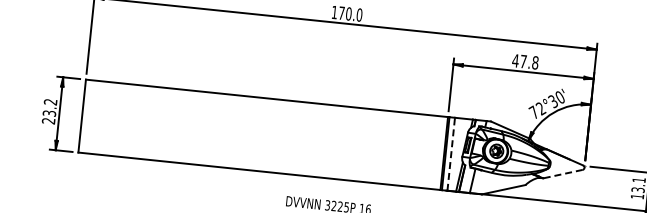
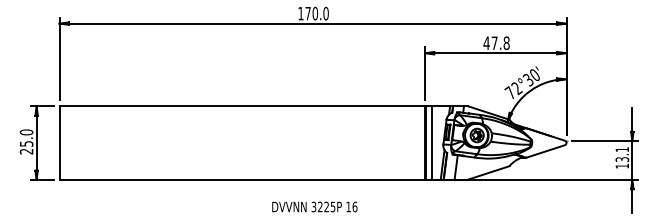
text: (50, 107) -> (26, 137), 23.2 -> 25.0
line: (451, 154) -> (432, 143), dashed -> solid
line: (562, 174) -> (545, 151), dashed -> solid

